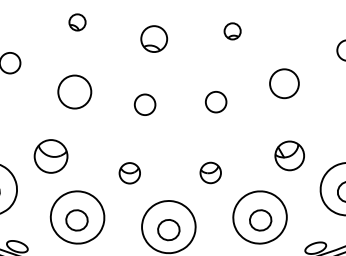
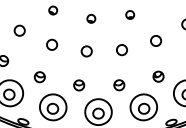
part: (154, 38) -> (91, 18), size x0.62
circle: (285, 82) -> (156, 40), size x0.71
circle: (76, 90) -> (52, 44), size x0.62
part: (289, 155) -> (158, 76), size x0.71
part: (49, 157) -> (39, 77), size x0.62

